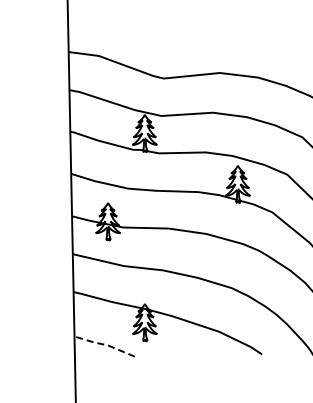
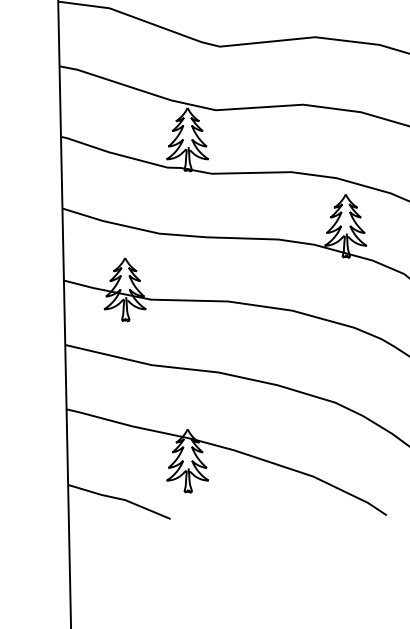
line: (104, 344) -> (119, 498), dashed -> solid

